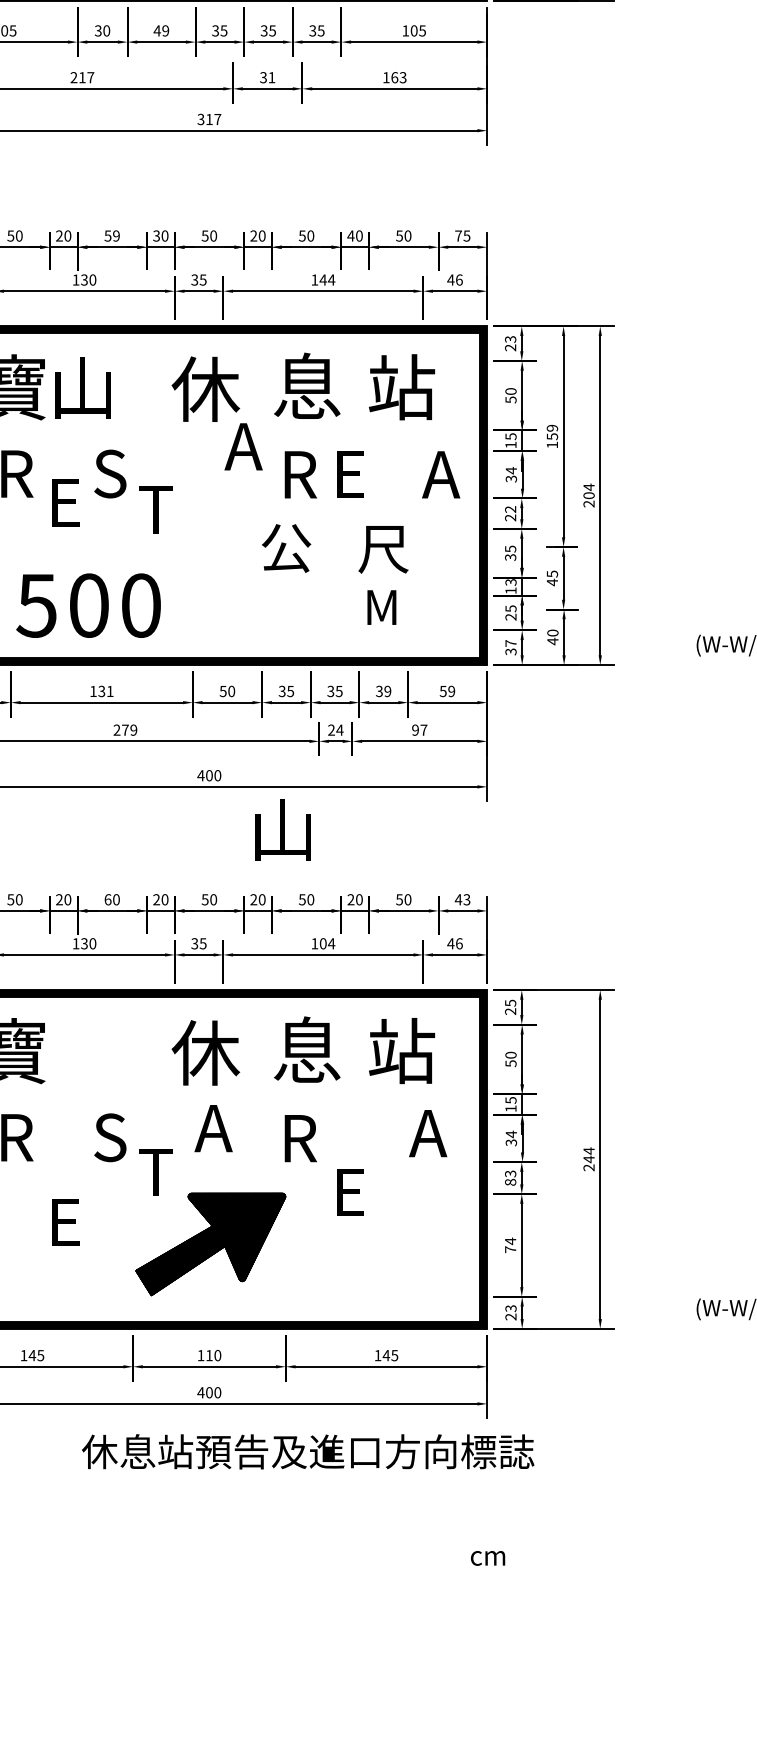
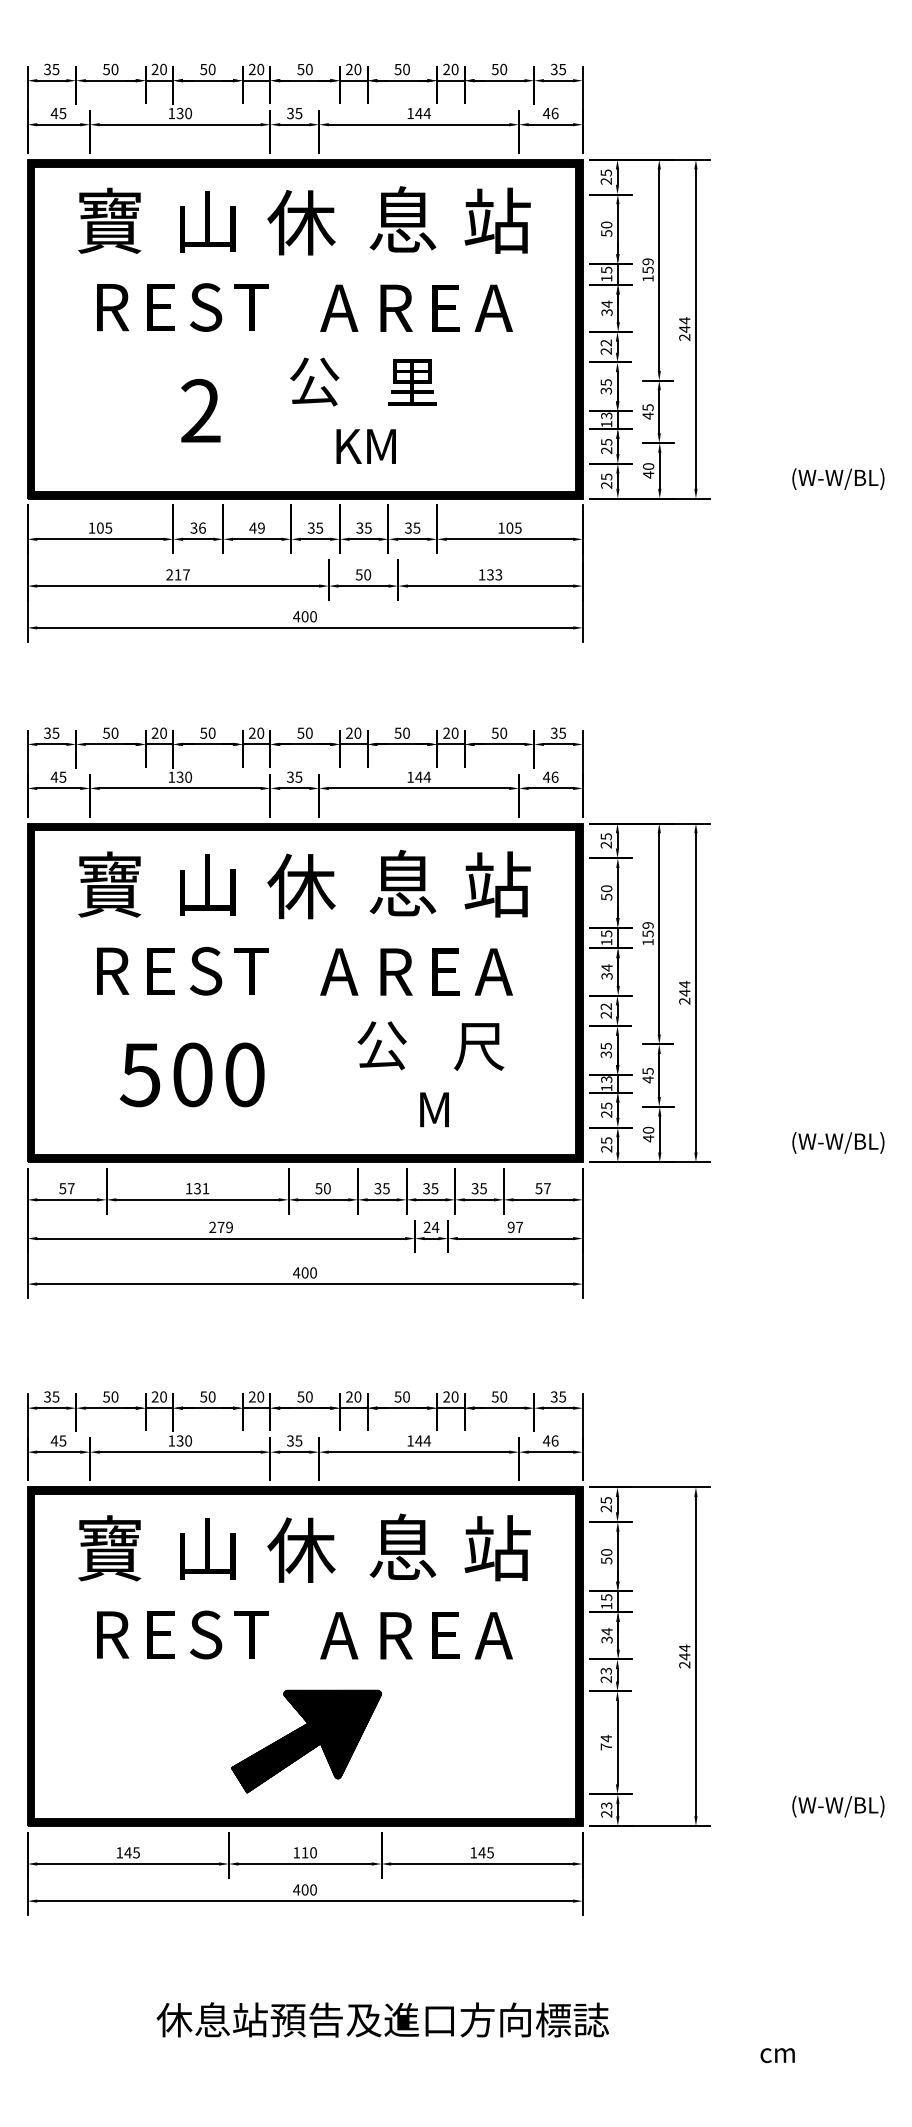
text: (106, 30) -> (202, 527), 30 -> 36
text: (267, 77) -> (363, 574), 31 -> 50
text: (394, 77) -> (490, 574), 163 -> 133
text: (208, 119) -> (304, 616), 317 -> 400
text: (350, 235) -> (446, 732), 40 -> 20
text: (457, 235) -> (553, 732), 75 -> 35
text: (115, 236) -> (211, 733), 59 -> 50
text: (155, 236) -> (251, 733), 30 -> 20
text: (509, 339) -> (605, 836), 23 -> 25
text: (82, 387) -> (207, 884), moved
text: (243, 446) -> (339, 971), moved
text: (440, 474) -> (493, 971), moved
text: (588, 495) -> (684, 992), 204 -> 244
text: (64, 503) -> (160, 971), moved
text: (155, 510) -> (251, 971), moved
text: (88, 605) -> (192, 1074), moved
text: (381, 607) -> (434, 1109), moved
text: (510, 647) -> (606, 1144), 37 -> 25
text: (387, 691) -> (483, 1188), 39 -> 35
text: (451, 691) -> (547, 1188), 59 -> 57
text: (282, 829) -> (207, 1548), moved
text: (107, 899) -> (203, 1396), 60 -> 50
text: (462, 899) -> (558, 1396), 43 -> 35
text: (322, 943) -> (418, 1440), 104 -> 144
text: (213, 1128) -> (339, 1635), moved
text: (427, 1133) -> (493, 1635), moved
text: (155, 1172) -> (251, 1634), moved
text: (509, 1182) -> (605, 1679), 83 -> 23
text: (349, 1192) -> (445, 1635), moved
text: (64, 1222) -> (160, 1634), moved
text: (307, 1451) -> (382, 2019), moved
text: (487, 1558) -> (777, 2055), moved

